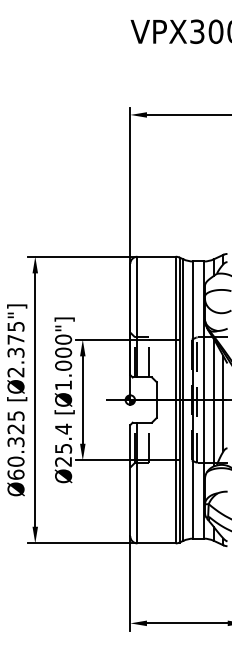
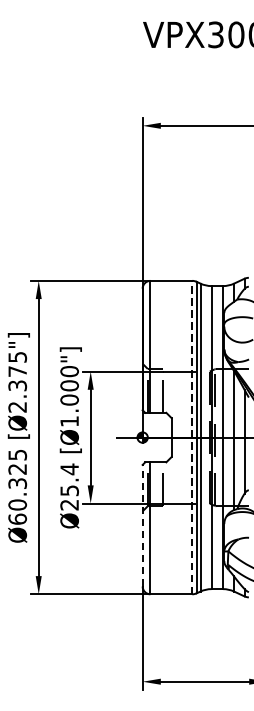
line: (175, 399) -> (192, 436), solid -> dashed
line: (130, 480) -> (142, 525), solid -> dashed

